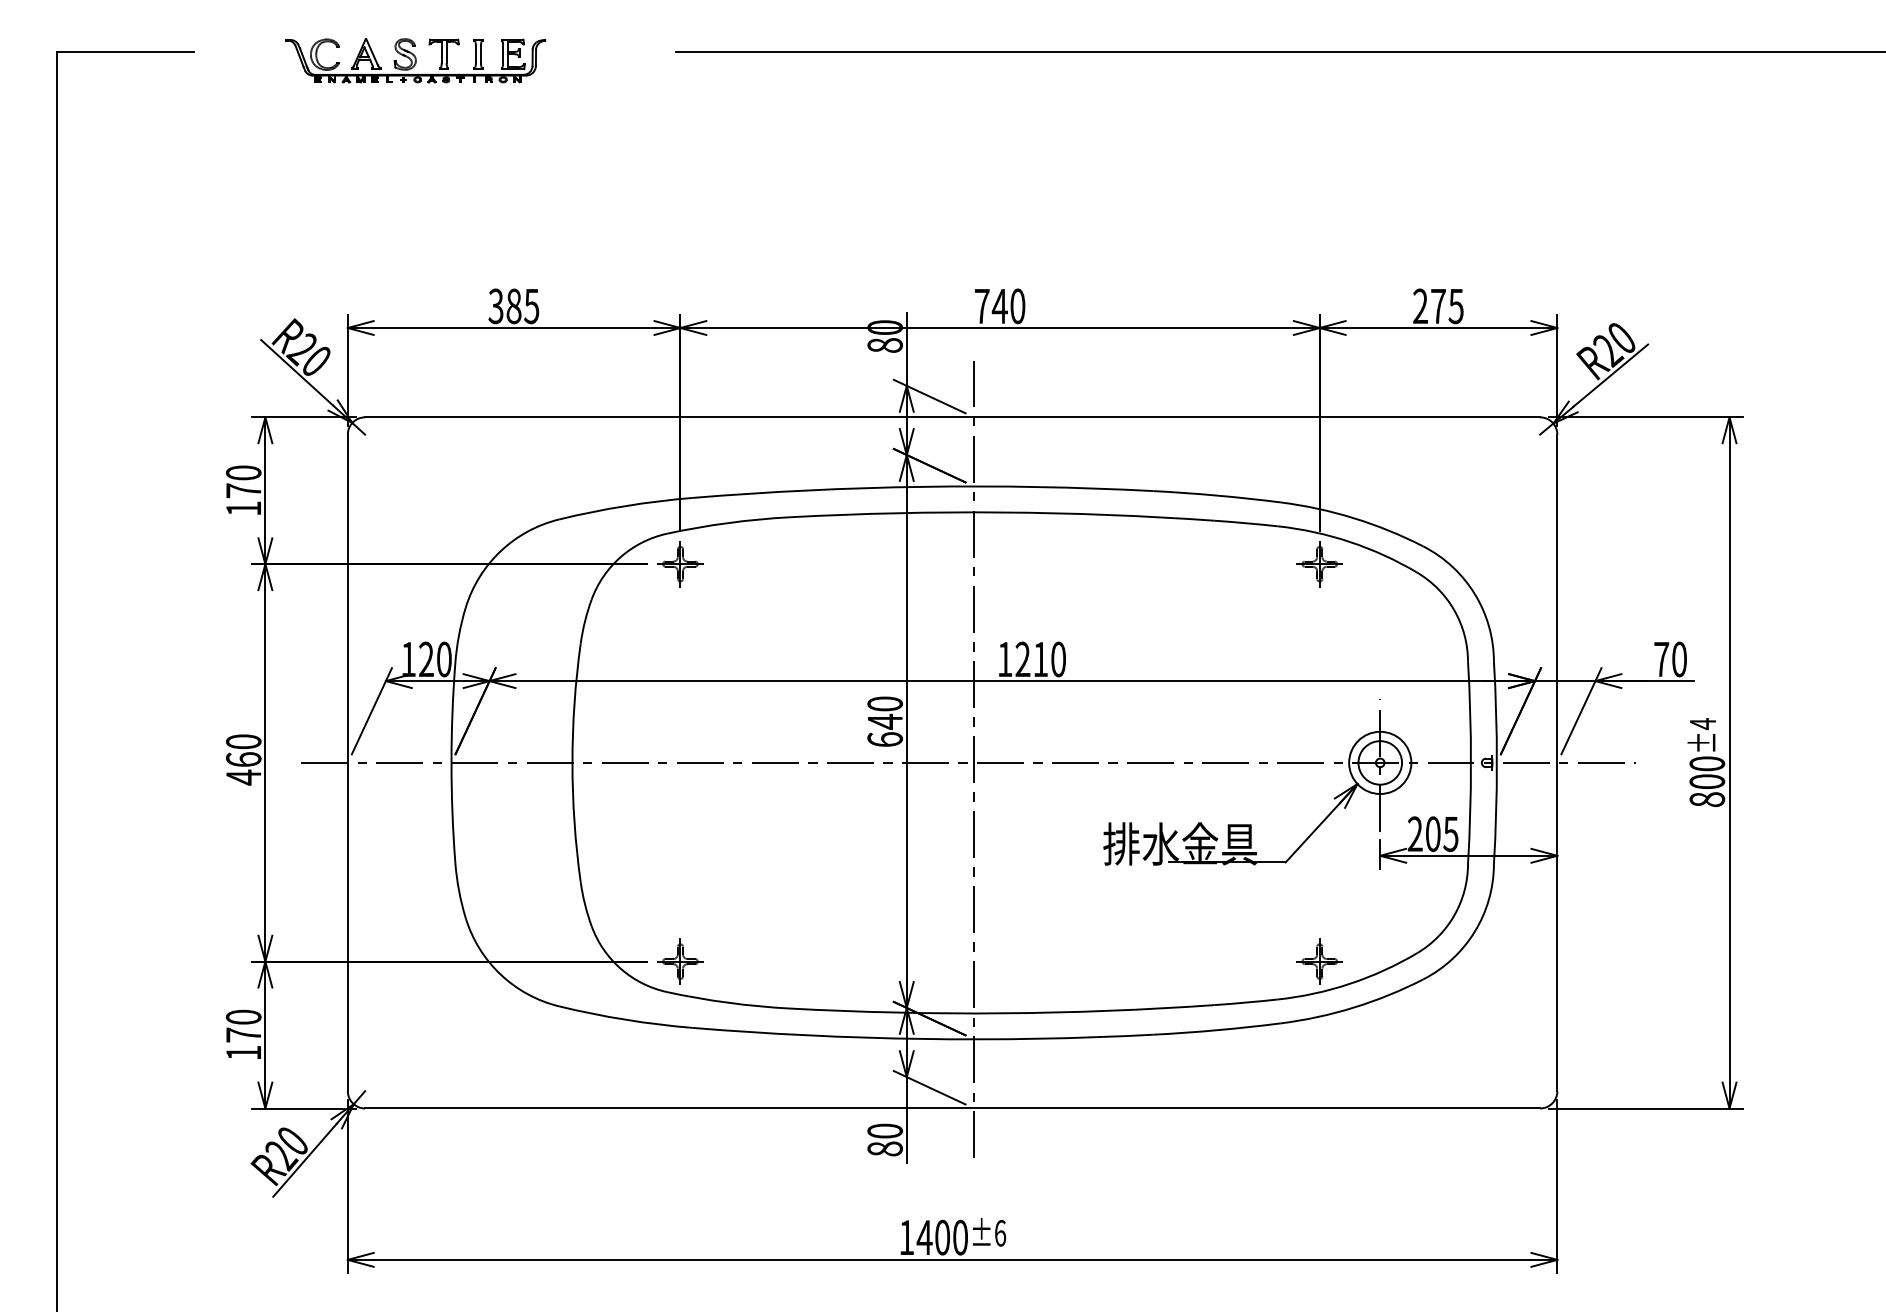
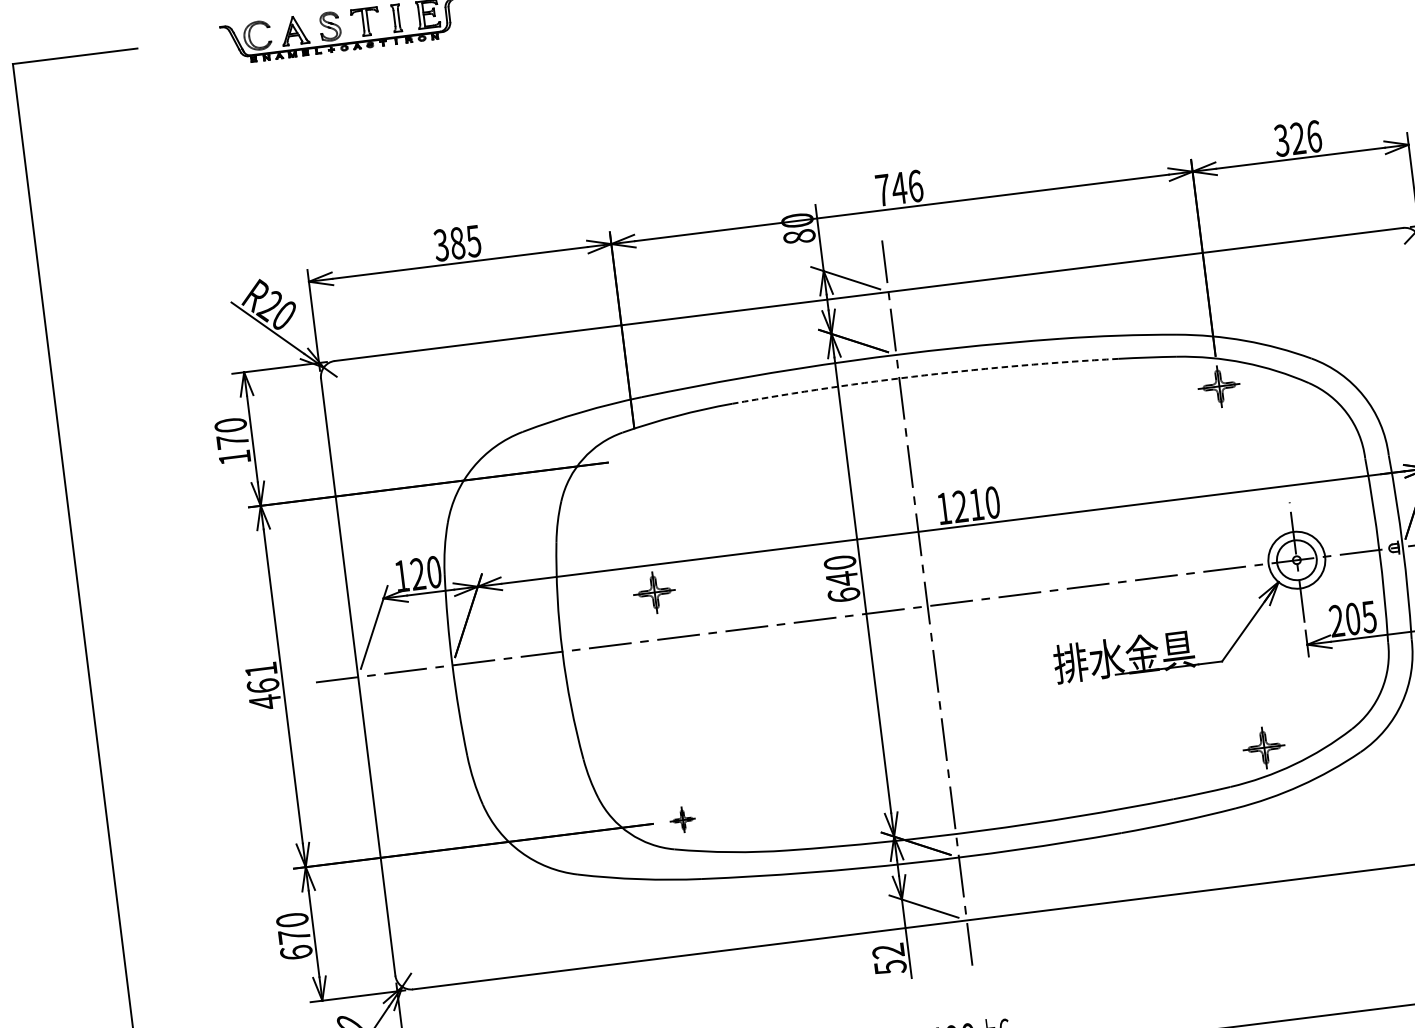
text: (1017, 306) -> (915, 186), 740 -> 746
text: (1437, 306) -> (1297, 138), 275 -> 326
arc: (1002, 512) -> (925, 375), solid -> dashed
part: (680, 564) -> (654, 592), moved
text: (243, 741) -> (260, 669), 460 -> 461
part: (680, 961) -> (683, 820), size x0.6
text: (243, 1052) -> (296, 952), 170 -> 670
text: (884, 1139) -> (888, 958), 80 -> 52

